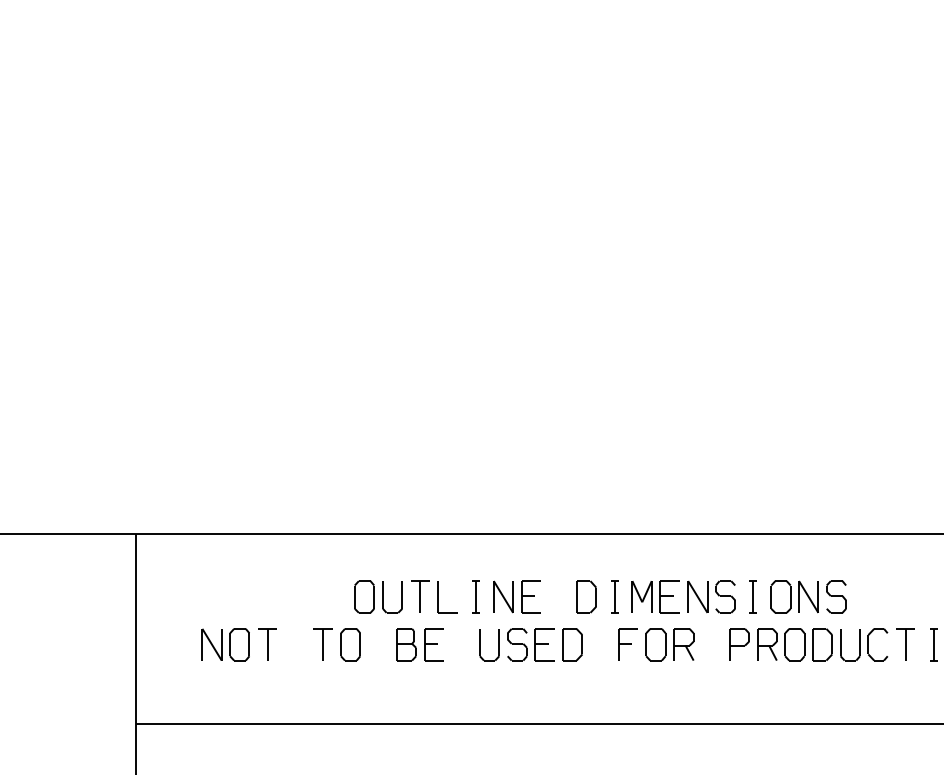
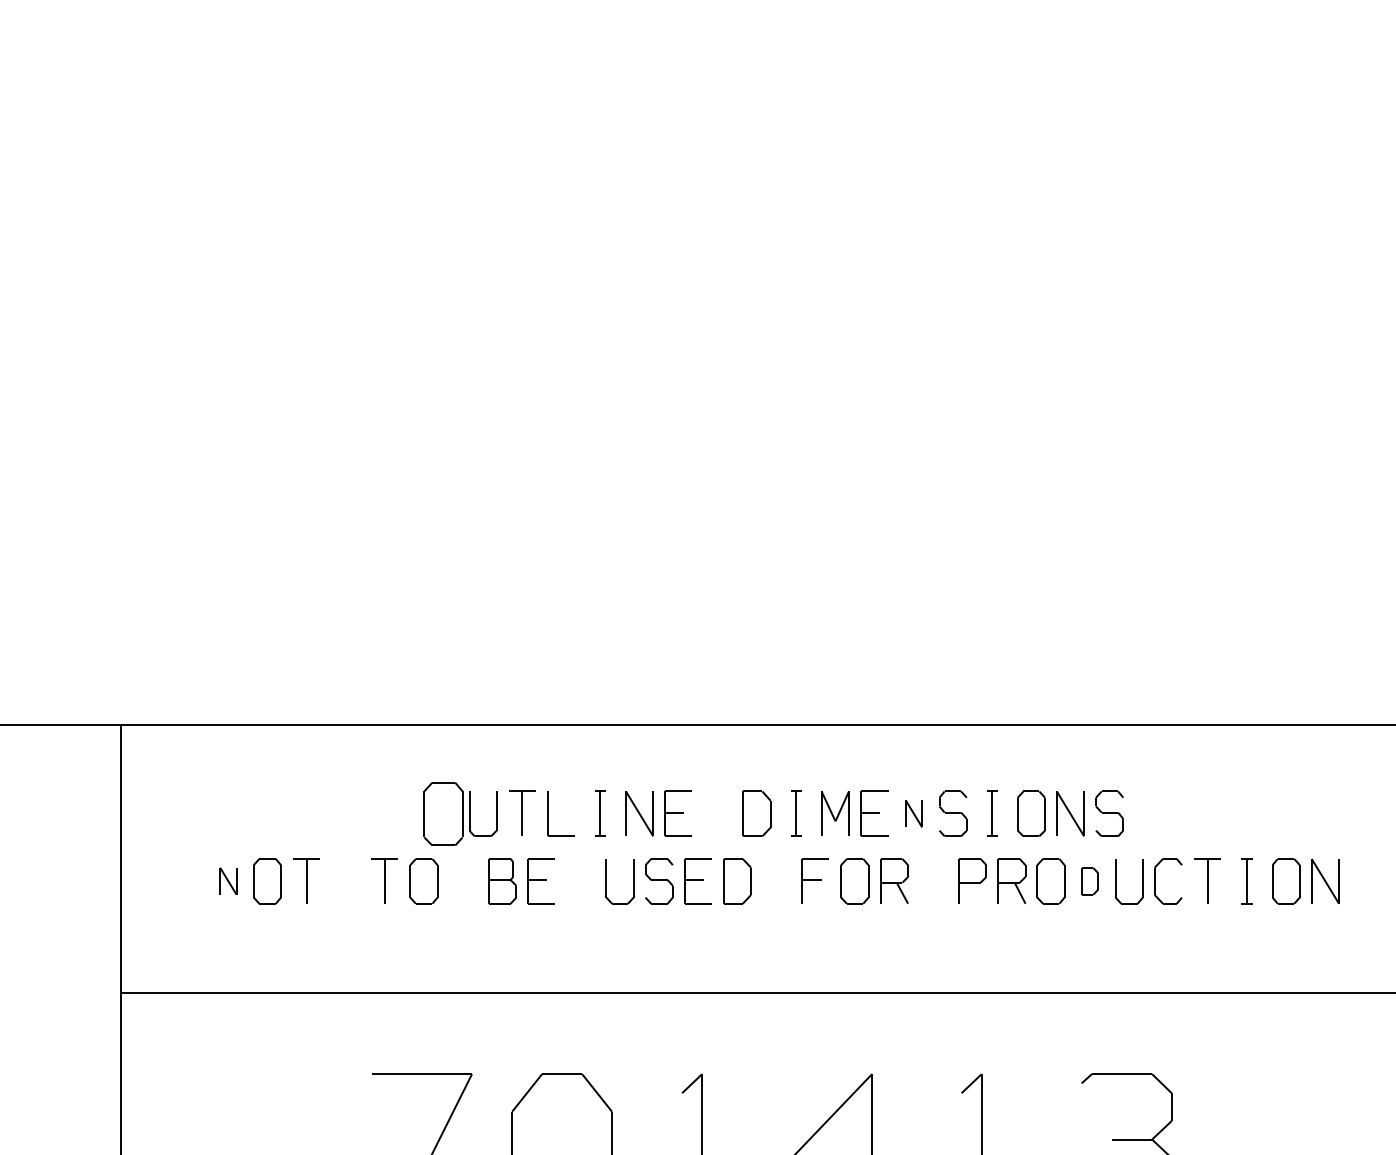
part: (364, 596) -> (443, 813), size x1.4
part: (697, 596) -> (913, 813), size x0.6
part: (212, 644) -> (228, 880), size x0.6
part: (822, 644) -> (1089, 881), size x0.6

